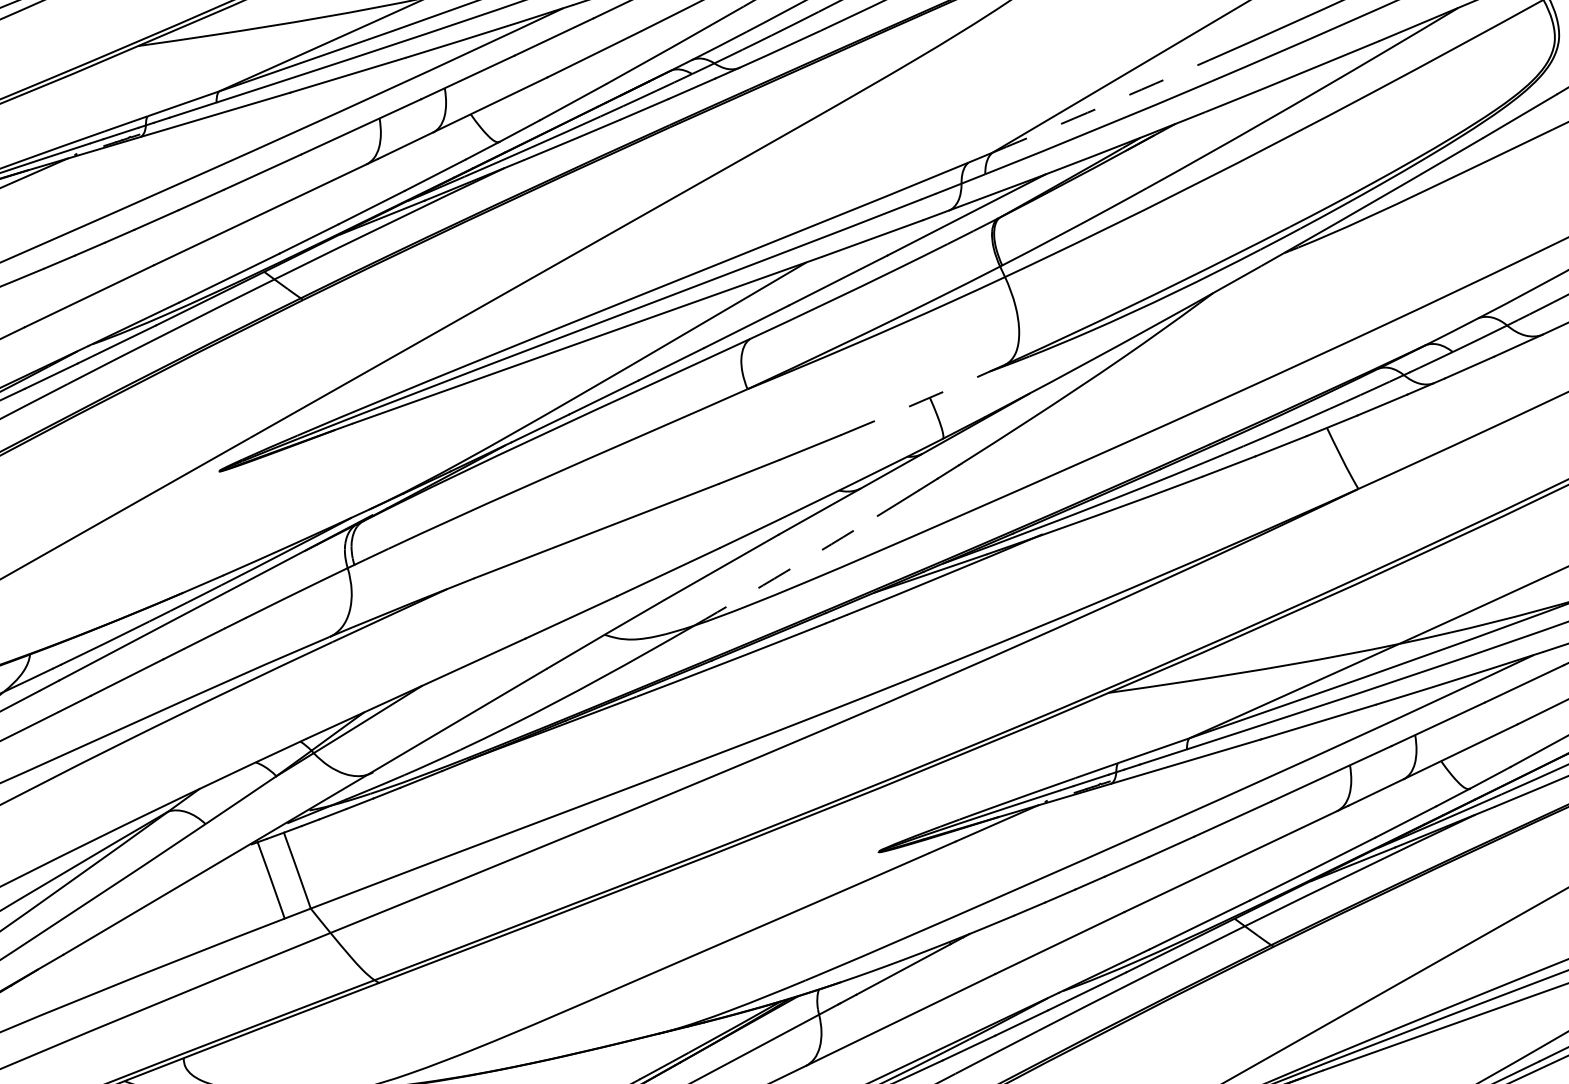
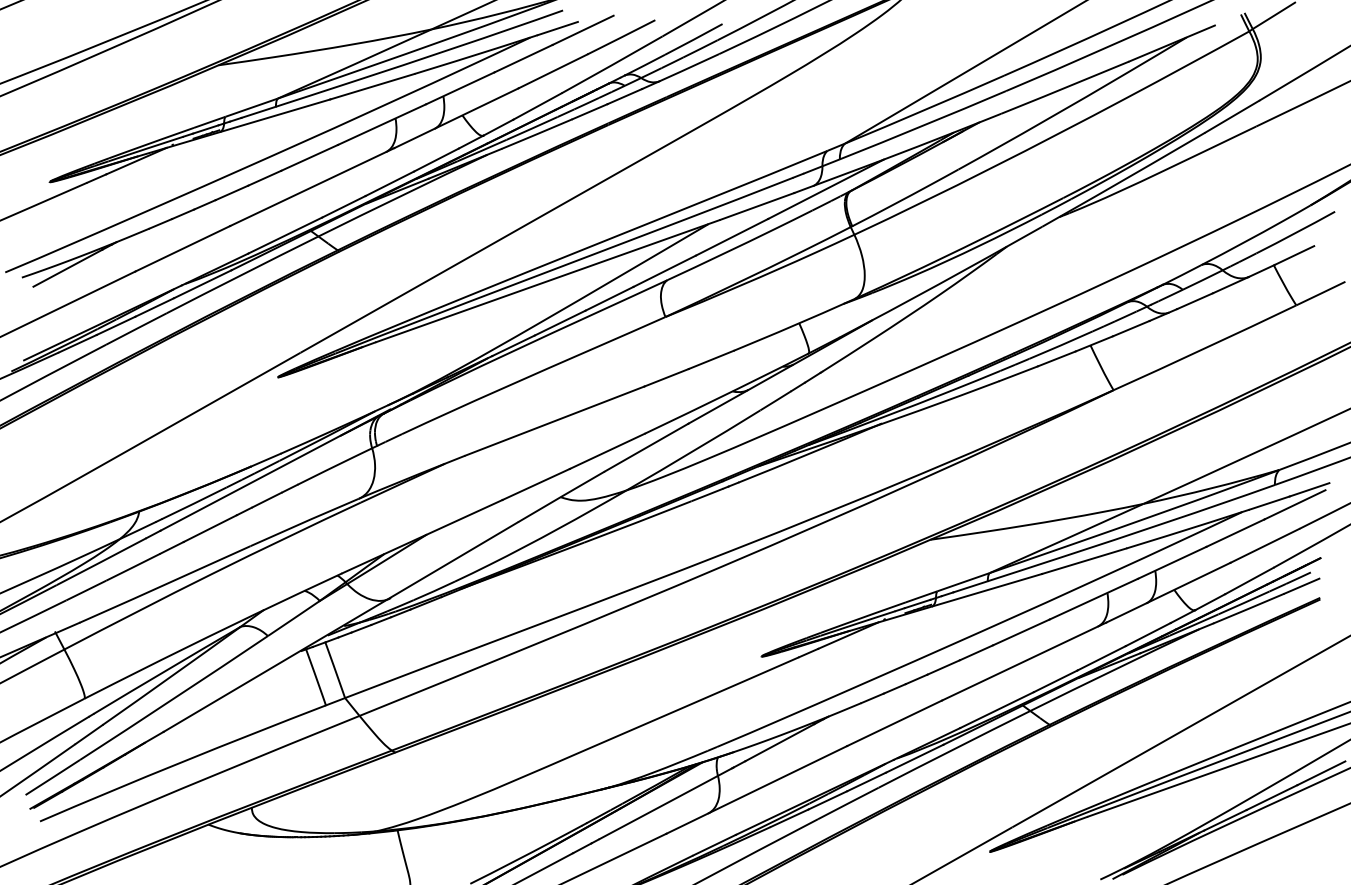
arc: (1100, 107) -> (924, 110), dashed -> solid
line: (923, 400) -> (794, 325), dashed -> solid
arc: (785, 571) -> (693, 450), dashed -> solid

